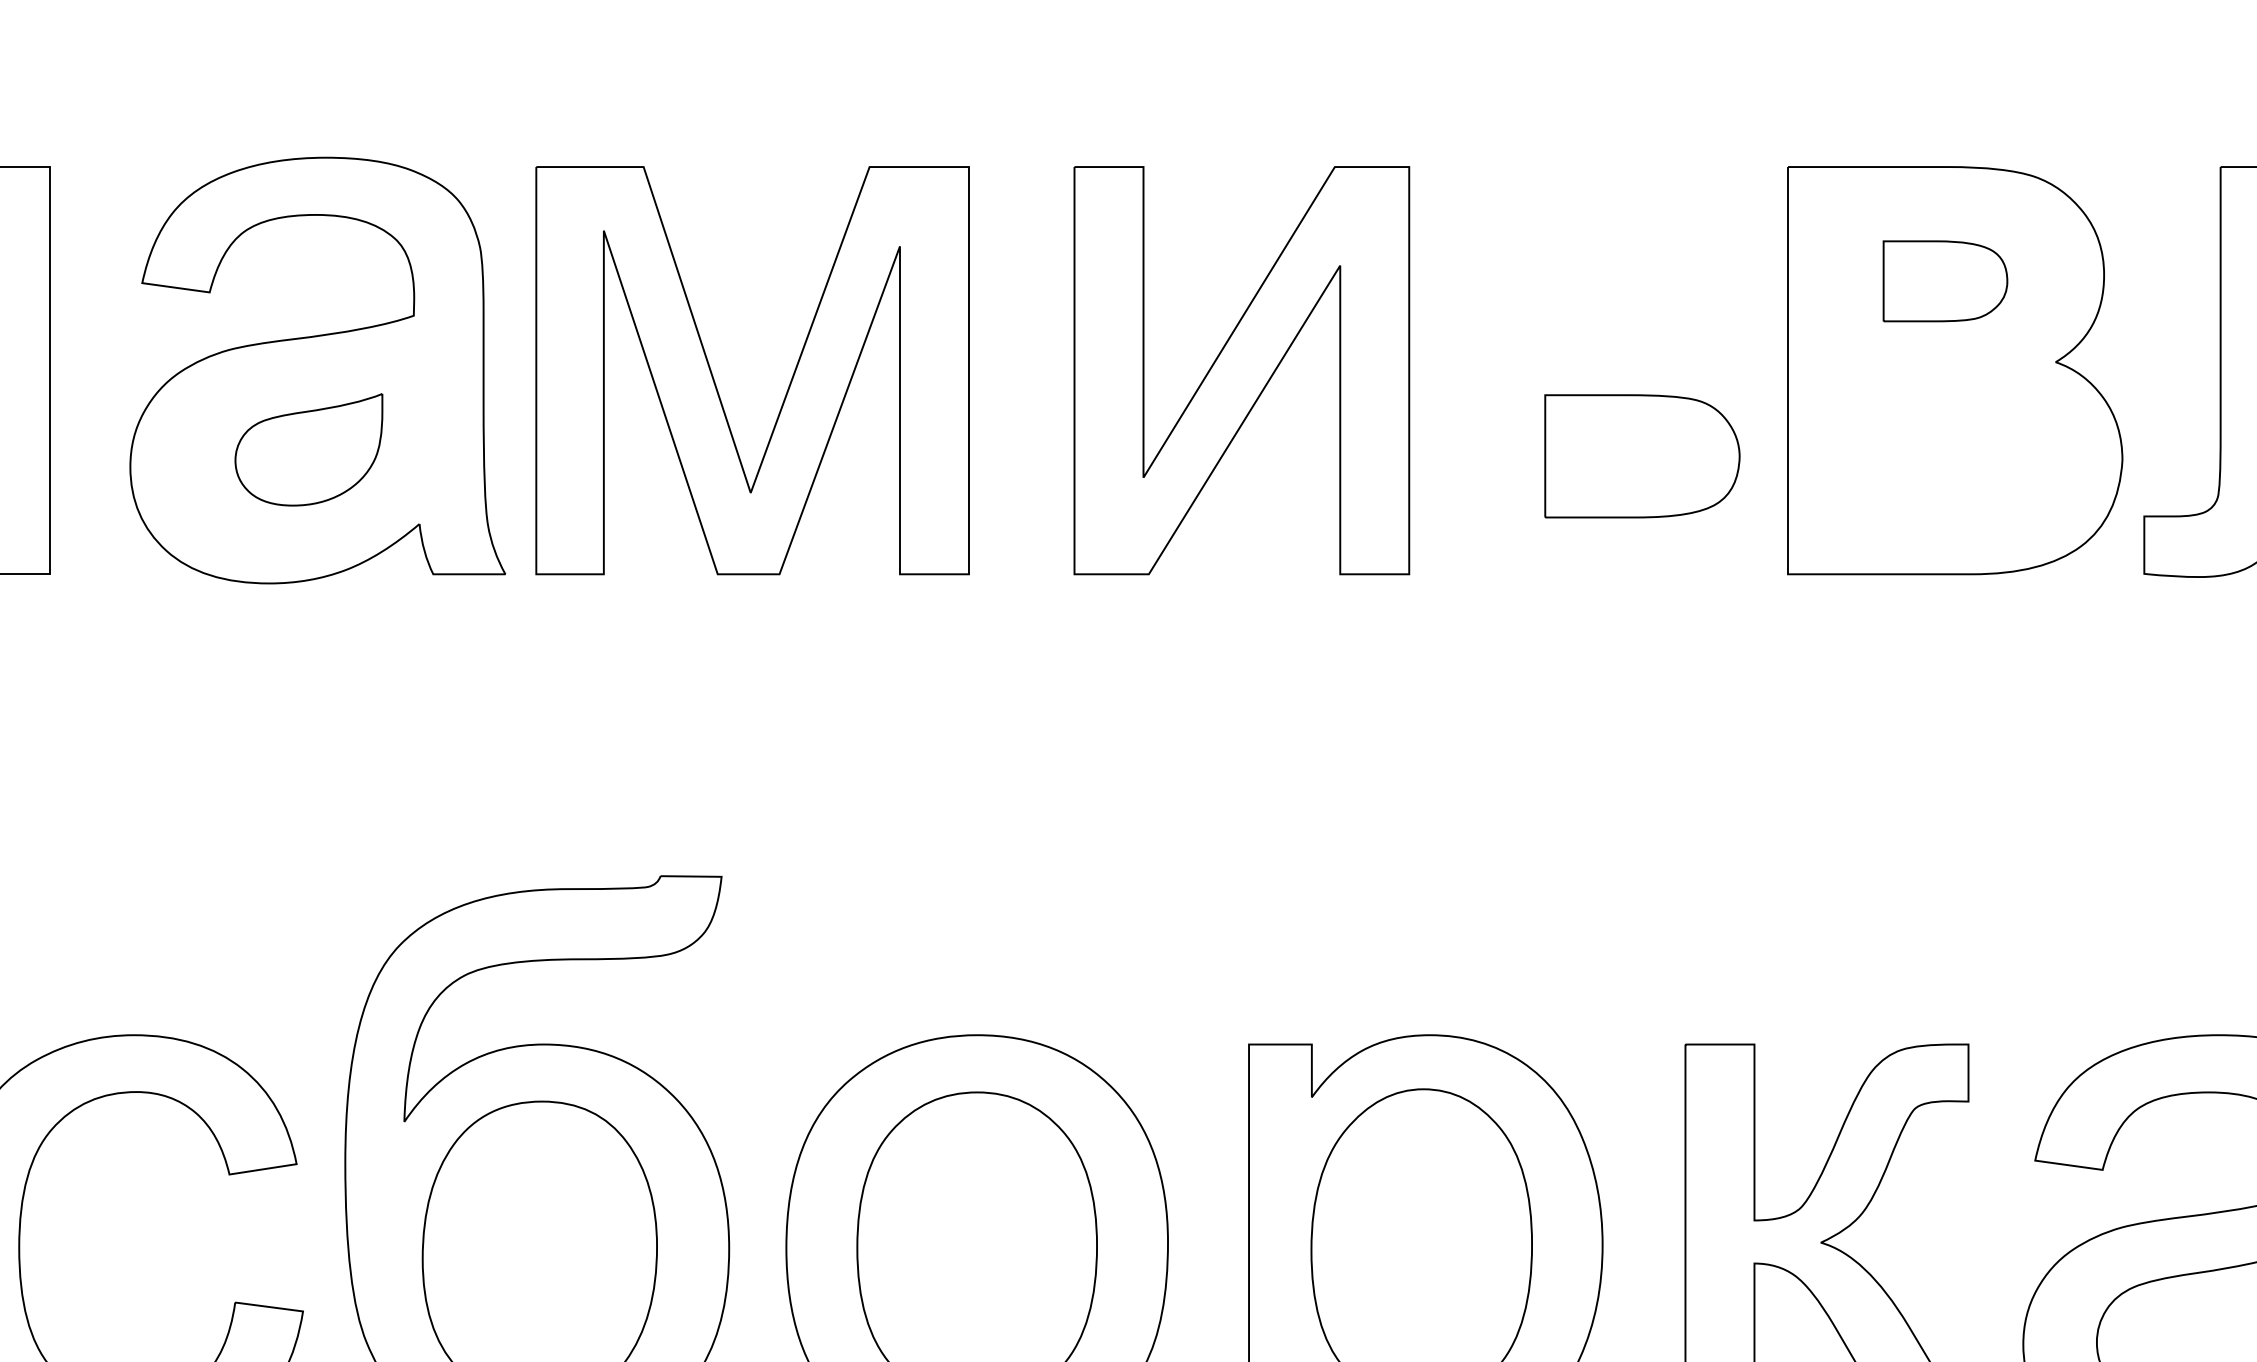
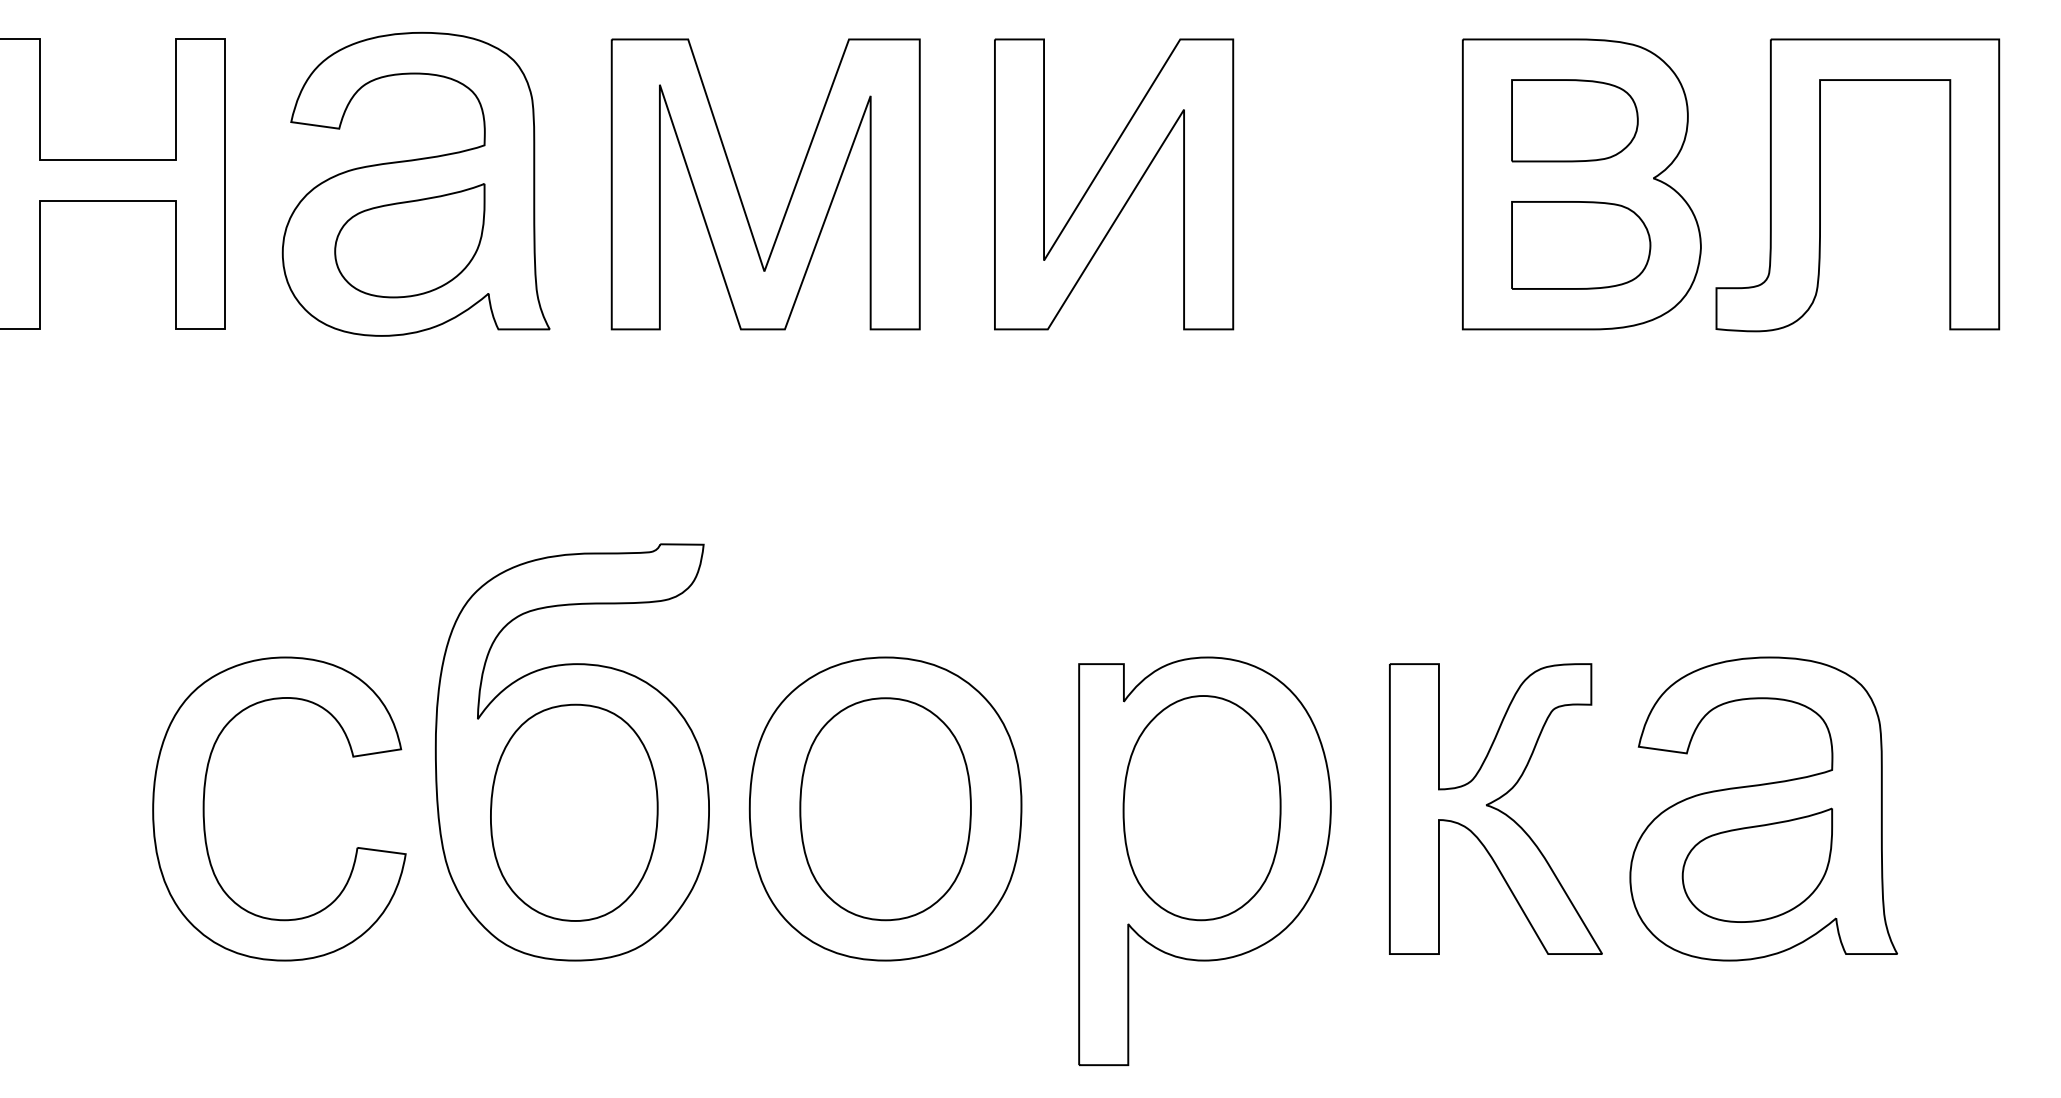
part: (1944, 280) -> (1574, 120), size x1.43
part: (1242, 370) -> (1114, 184), moved
part: (715, 380) -> (739, 191), moved
part: (308, 449) -> (409, 240), size x1.43
part: (1642, 456) -> (1581, 245), moved

